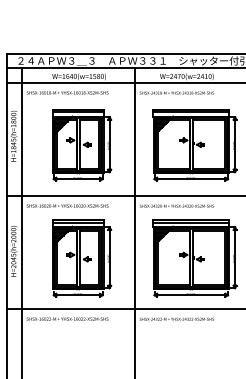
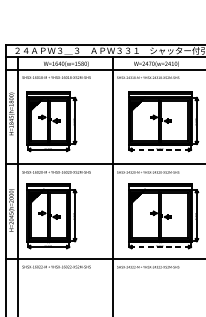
part: (82, 145) -> (52, 121), moved
line: (191, 179) -> (160, 150), solid -> dashed
part: (82, 258) -> (52, 216), moved
line: (191, 295) -> (160, 247), solid -> dashed

